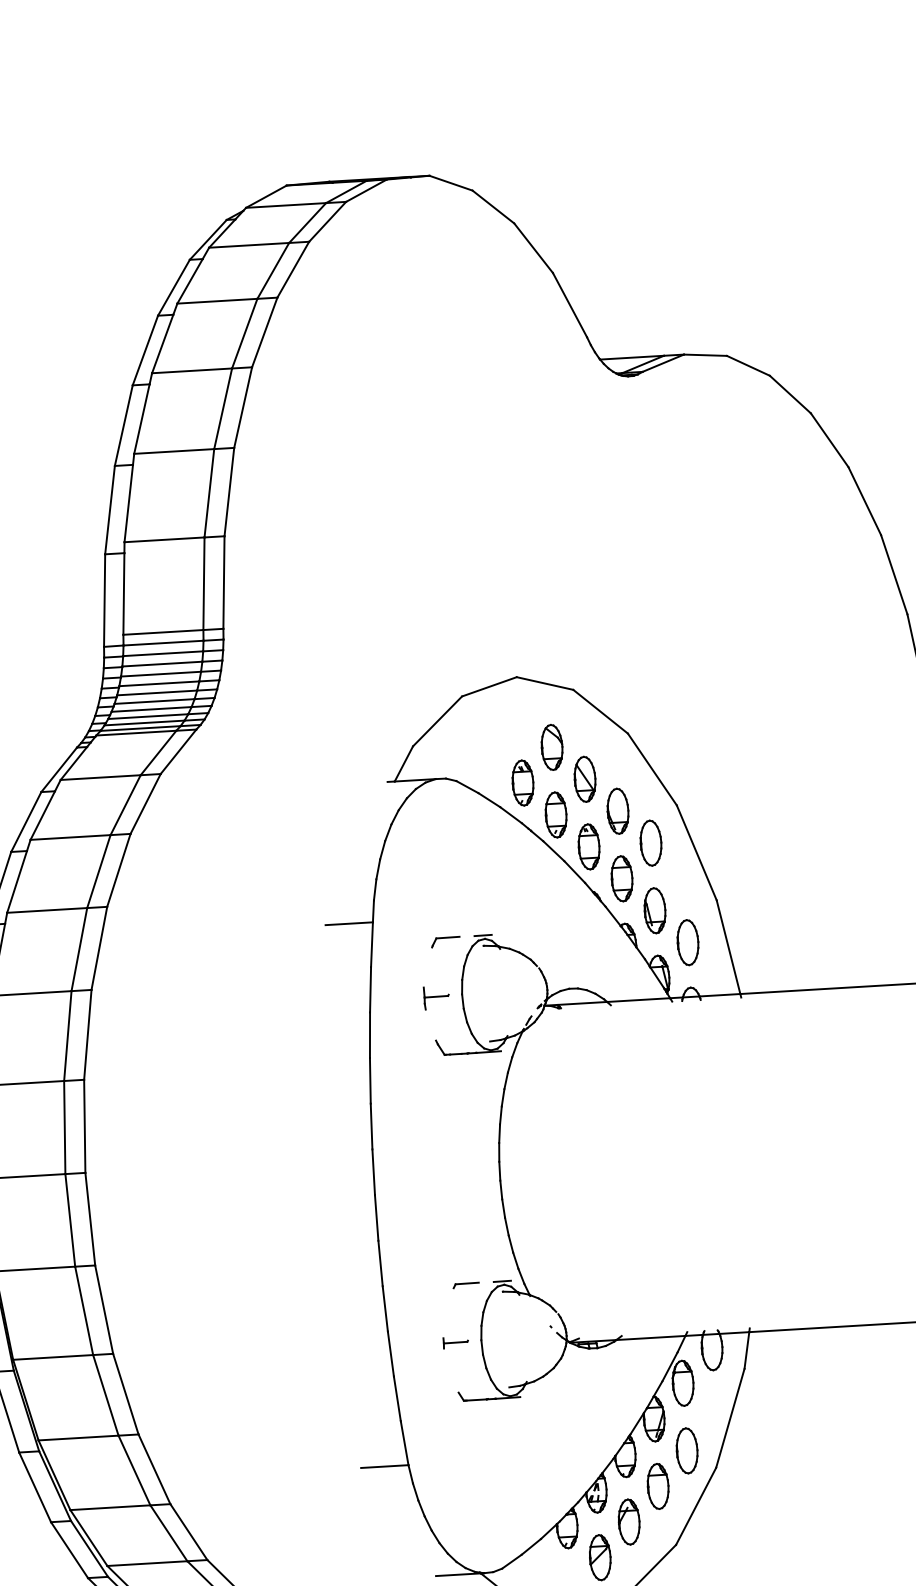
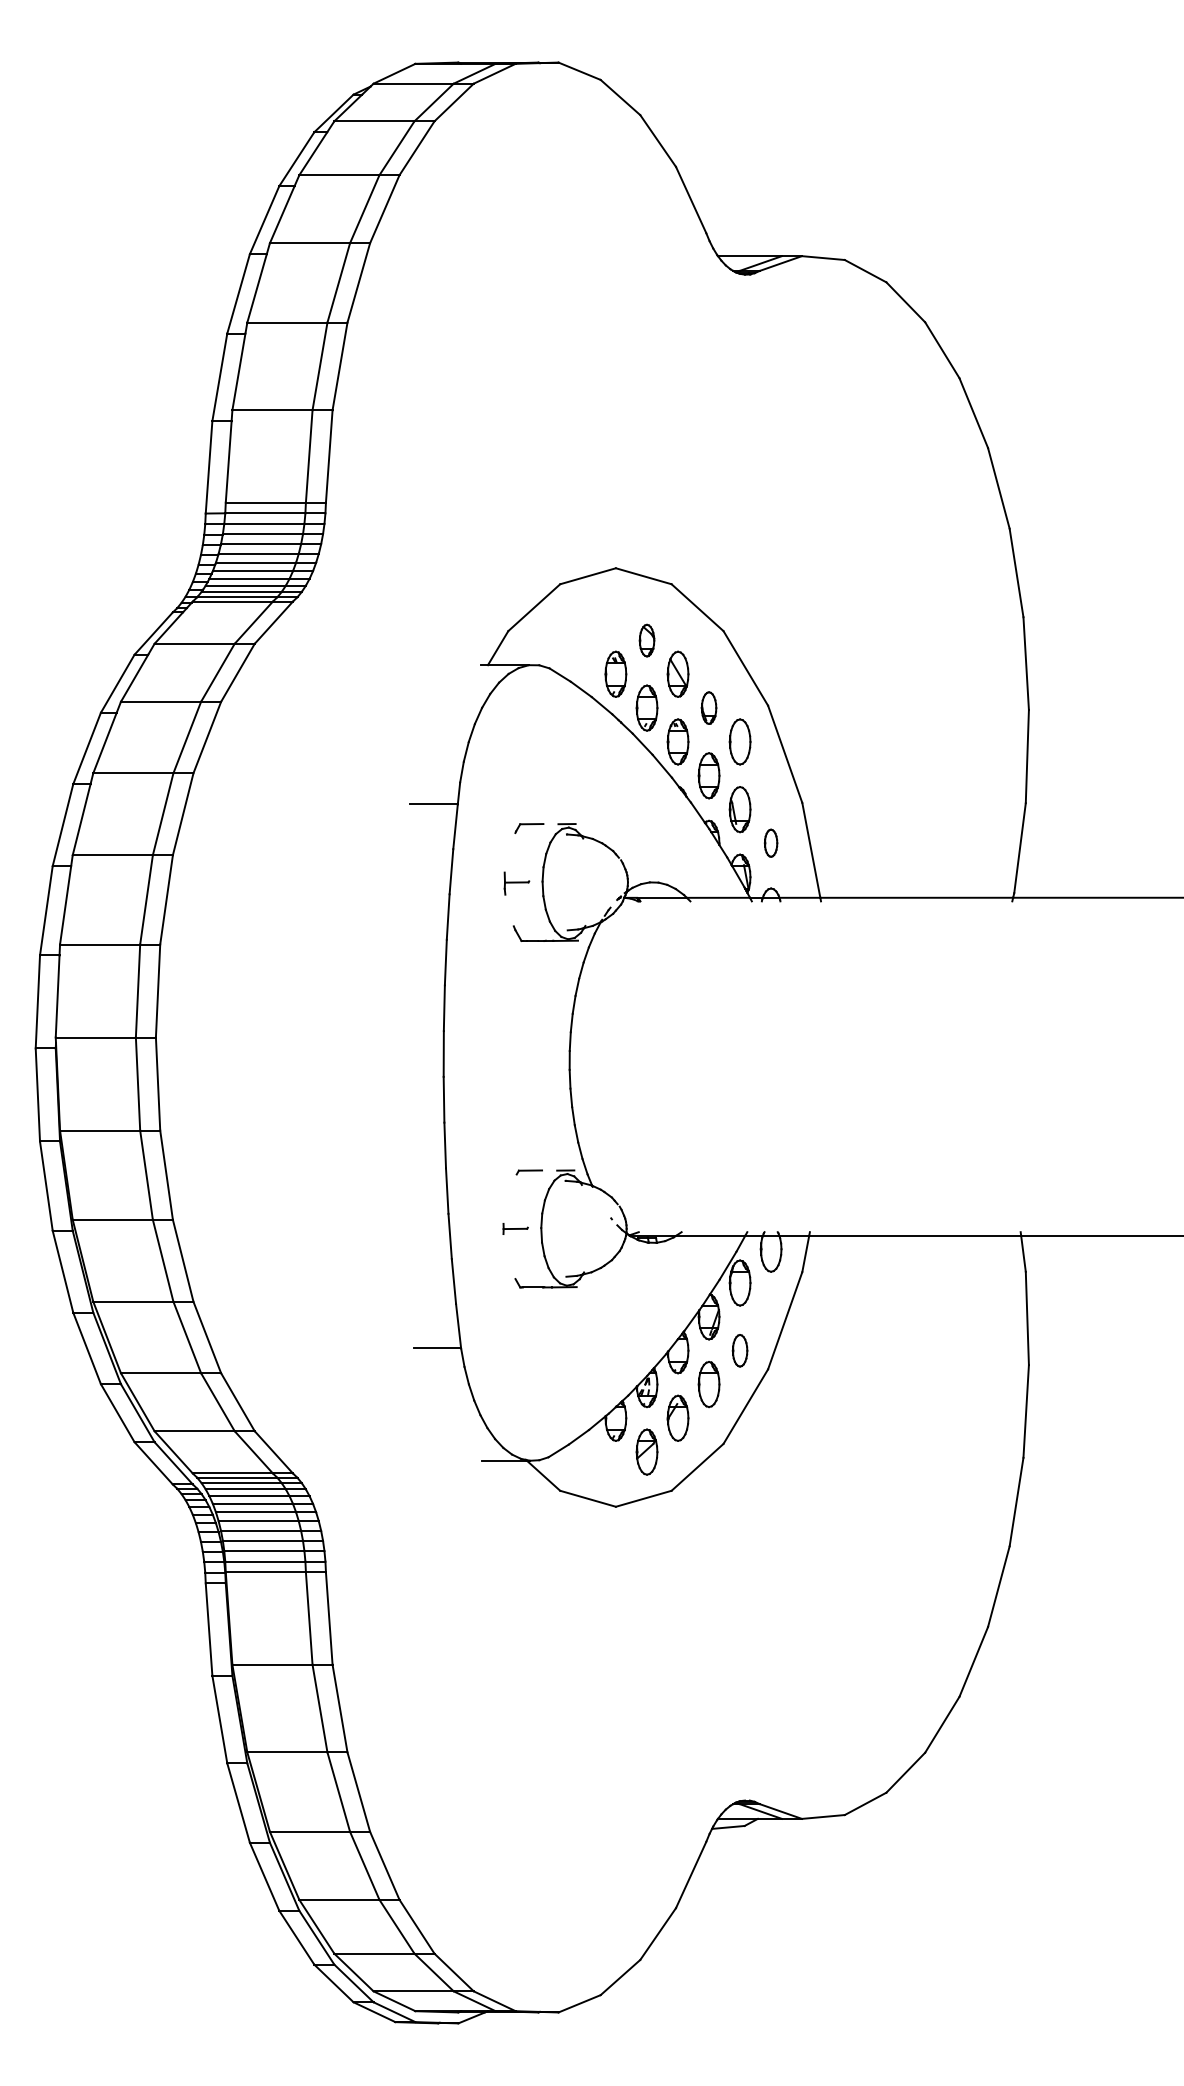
part: (551, 747) -> (646, 640), size x0.7
part: (617, 810) -> (708, 707), size x0.7
part: (687, 941) -> (770, 842), size x0.6
part: (686, 1450) -> (739, 1350), size x0.7

